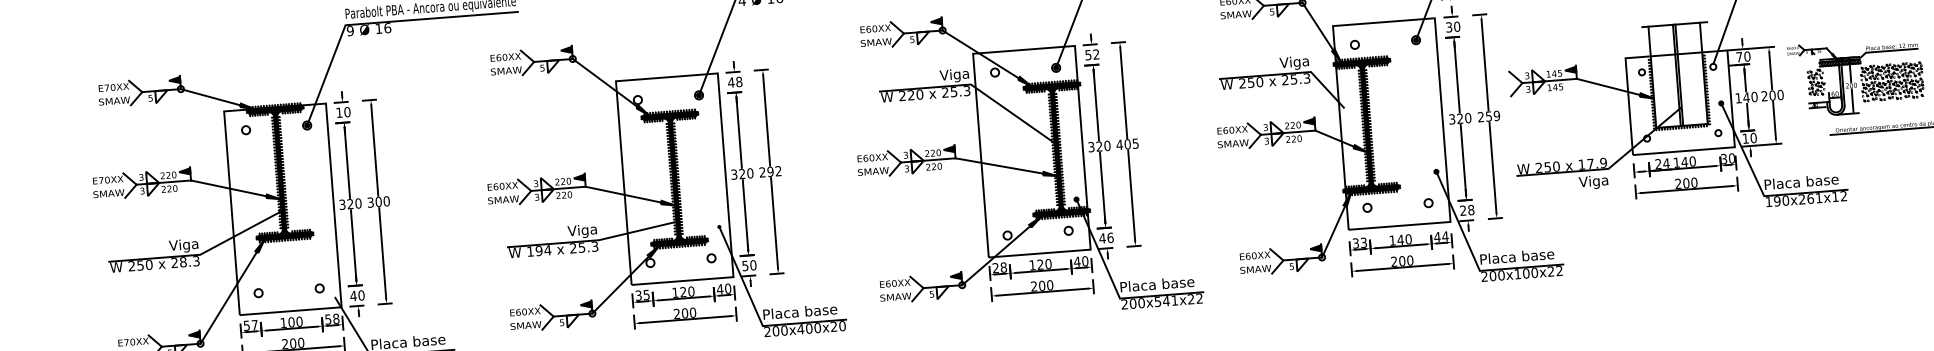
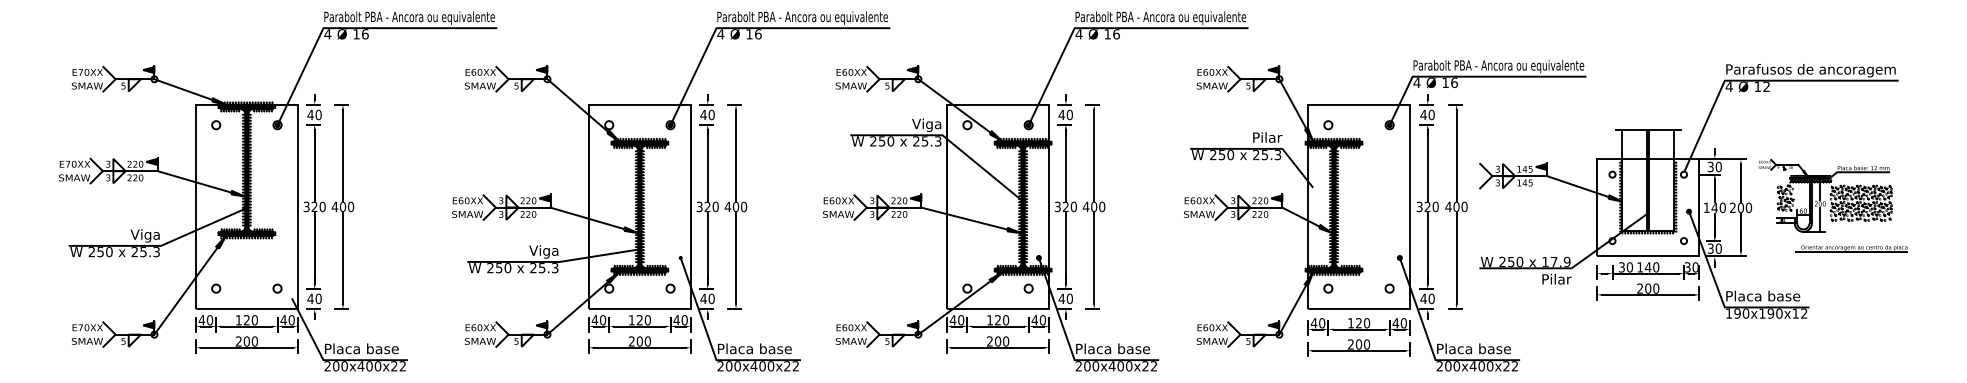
text: (1448, 26) -> (1423, 114), 30 -> 40
text: (350, 31) -> (327, 34), 9 -> 4
text: (1092, 54) -> (1065, 114), 52 -> 40
text: (1739, 56) -> (1710, 166), 70 -> 30
text: (1295, 62) -> (1267, 138), Viga -> Pilar
text: (739, 81) -> (711, 114), 48 -> 40
text: (910, 95) -> (881, 141), 220 -> 250
text: (339, 113) -> (310, 115), 10 -> 40
text: (1488, 116) -> (1456, 206), 259 -> 400
text: (1745, 138) -> (1710, 248), 10 -> 30
text: (1135, 143) -> (1102, 206), 405 -> 400
text: (1663, 163) -> (1626, 267), 24 -> 30
text: (770, 171) -> (735, 206), 292 -> 400
text: (1594, 182) -> (1556, 280), Viga -> Pilar
text: (1810, 198) -> (1770, 313), 190x261x12 -> 190x190x12
text: (370, 202) -> (334, 206), 300 -> 400
text: (1467, 210) -> (1427, 298), 28 -> 40
text: (1445, 236) -> (1403, 323), 44 -> 40
text: (1110, 237) -> (1069, 298), 46 -> 40
text: (1400, 240) -> (1358, 323), 140 -> 120
text: (1359, 243) -> (1317, 323), 33 -> 40
text: (539, 251) -> (499, 268), 194 -> 250
text: (183, 262) -> (143, 252), 28.3 -> 25.3
text: (745, 265) -> (703, 298), 50 -> 40
text: (999, 268) -> (956, 320), 28 -> 40
text: (1517, 274) -> (1472, 366), 200x100x22 -> 200x400x22
text: (642, 295) -> (598, 320), 35 -> 40
text: (1166, 301) -> (1120, 366), 200x541x22 -> 200x400x22
text: (332, 319) -> (287, 320), 58 -> 40
text: (291, 322) -> (246, 320), 100 -> 120
text: (250, 325) -> (205, 320), 57 -> 40
text: (842, 326) -> (795, 366), 200x400x20 -> 200x400x22

